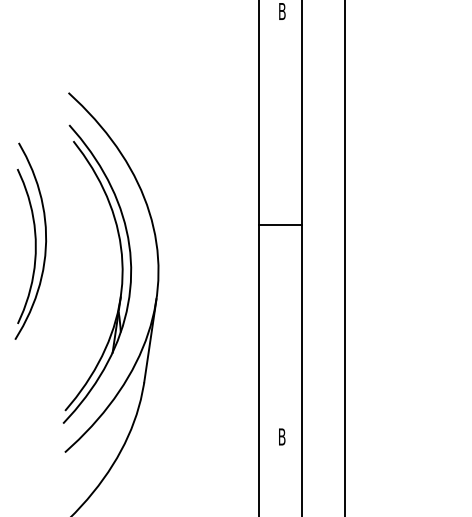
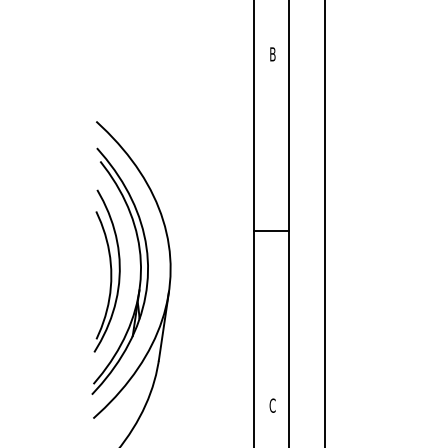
part: (29, 240) -> (106, 270), moved
text: (281, 436) -> (272, 405), B -> C

